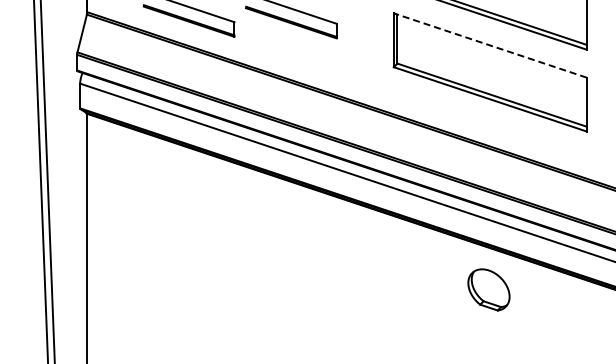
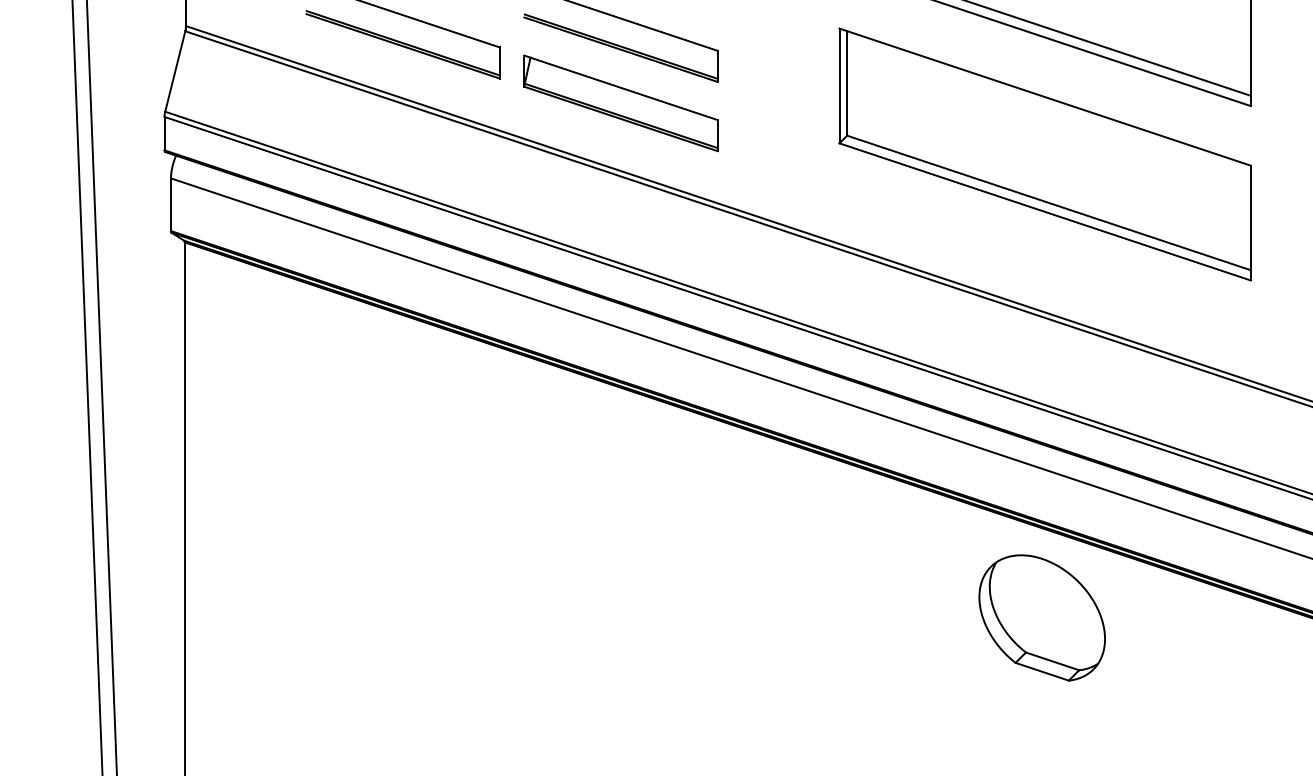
line: (490, 45) -> (1045, 97), dashed -> solid
part: (291, 48) -> (621, 103), added
part: (488, 289) -> (1041, 617), size x1.43

